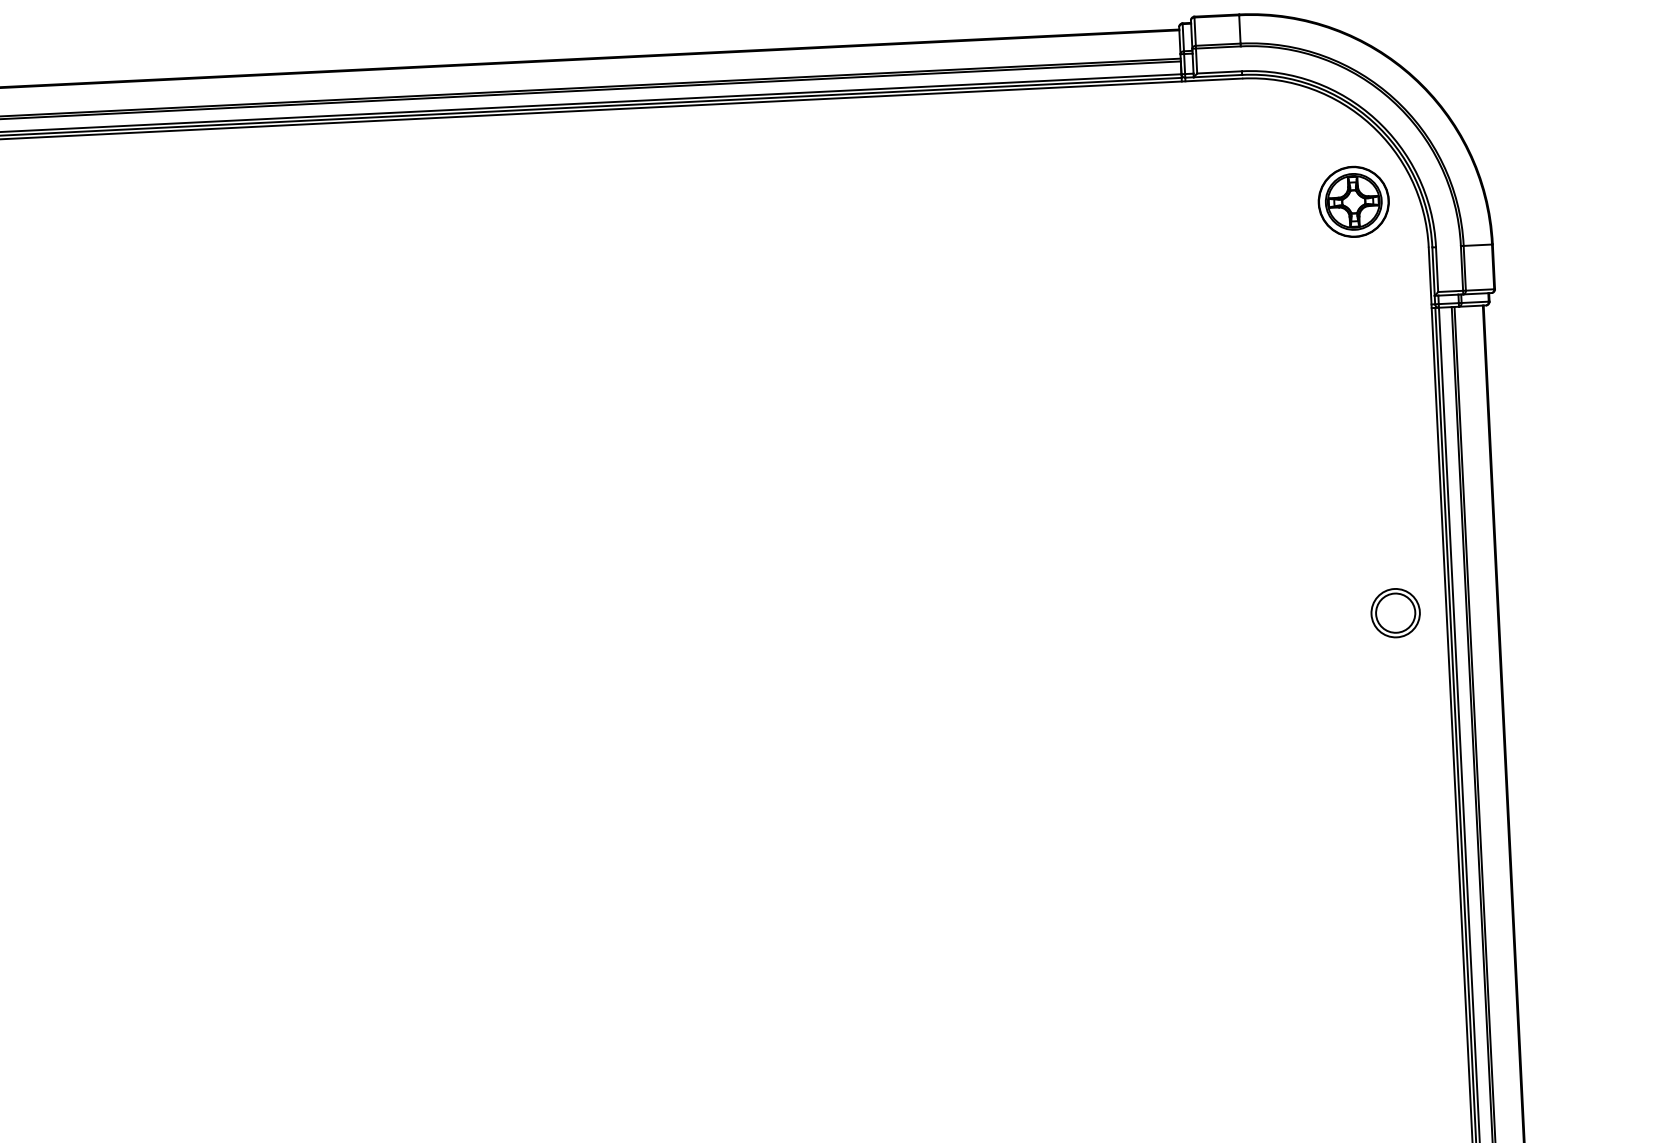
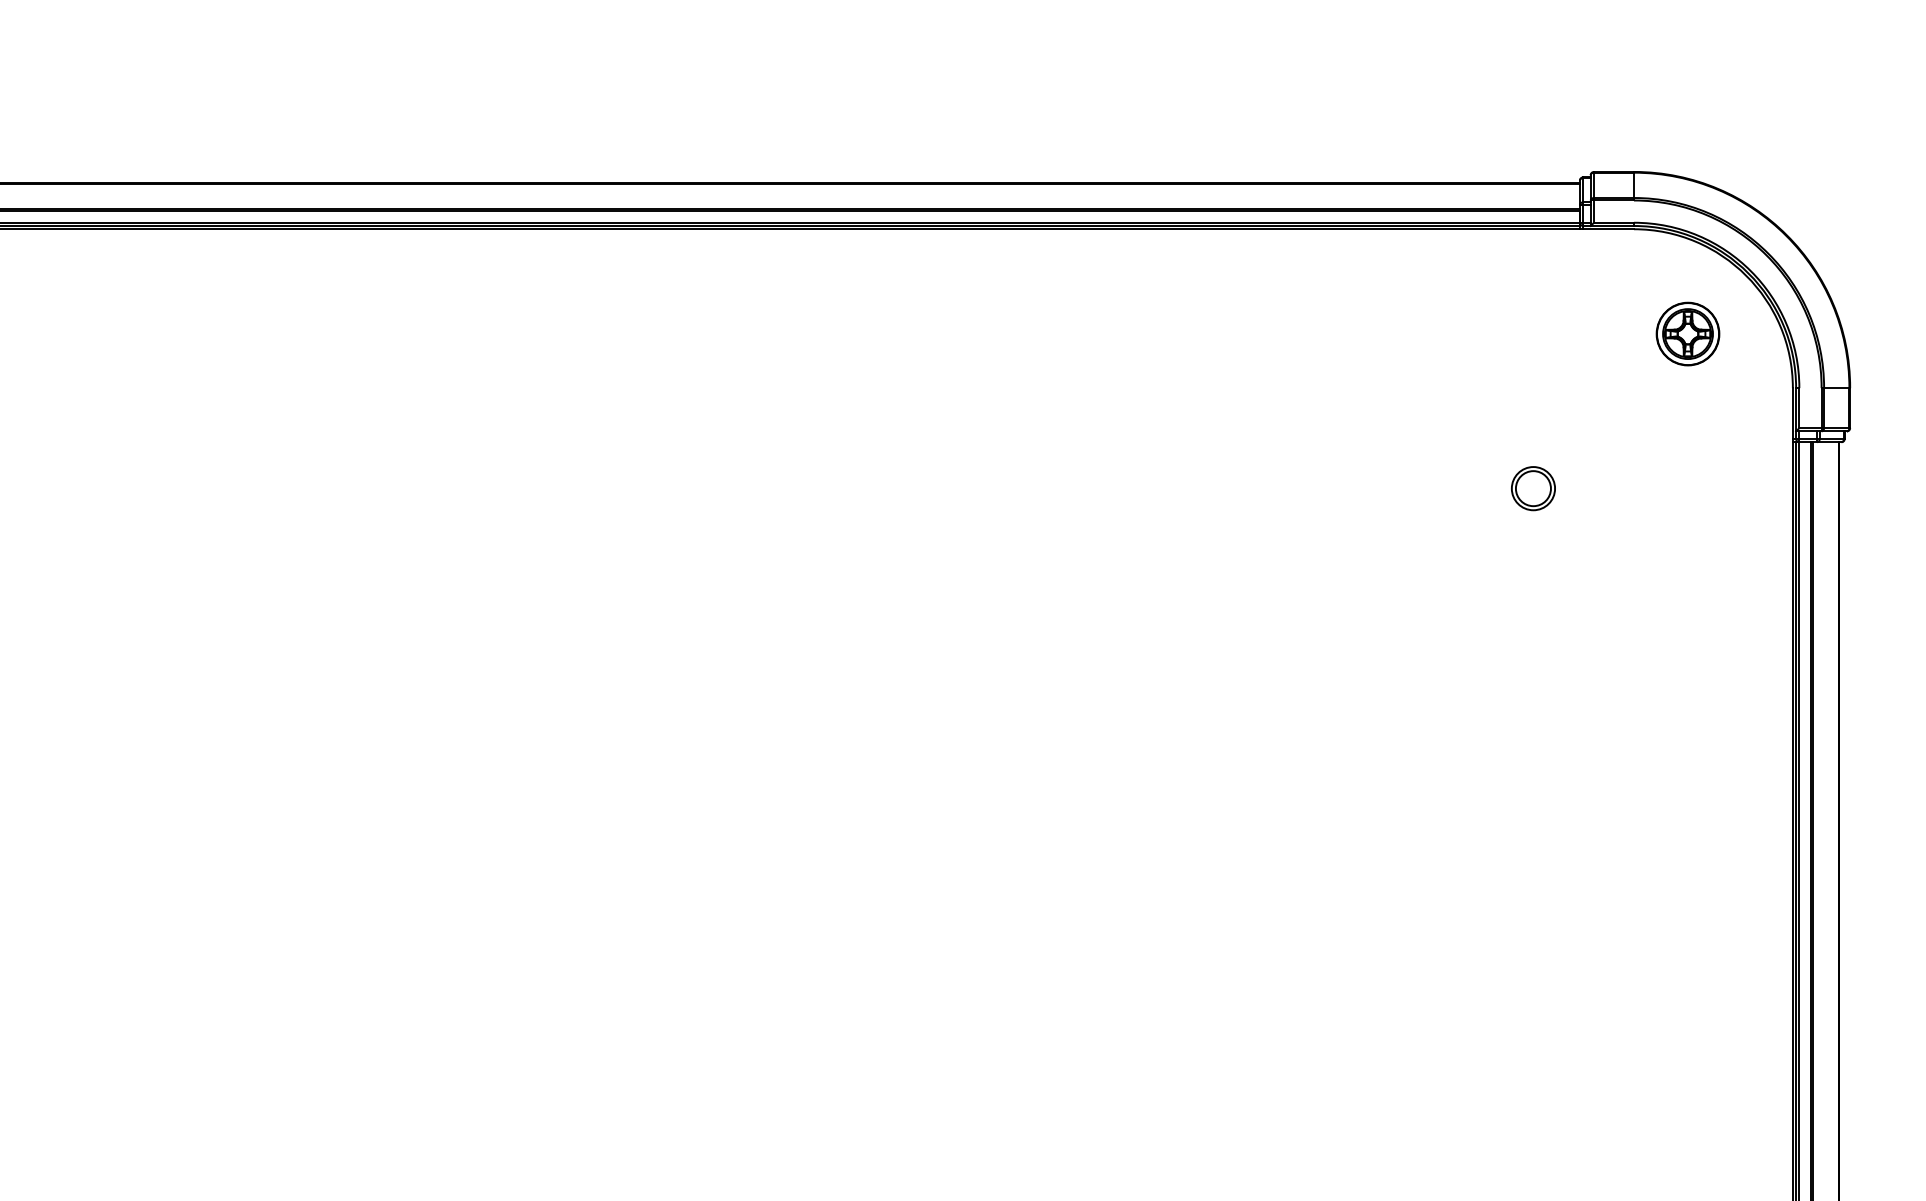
part: (1353, 201) -> (1687, 333), moved
part: (1395, 613) -> (1533, 488), moved

